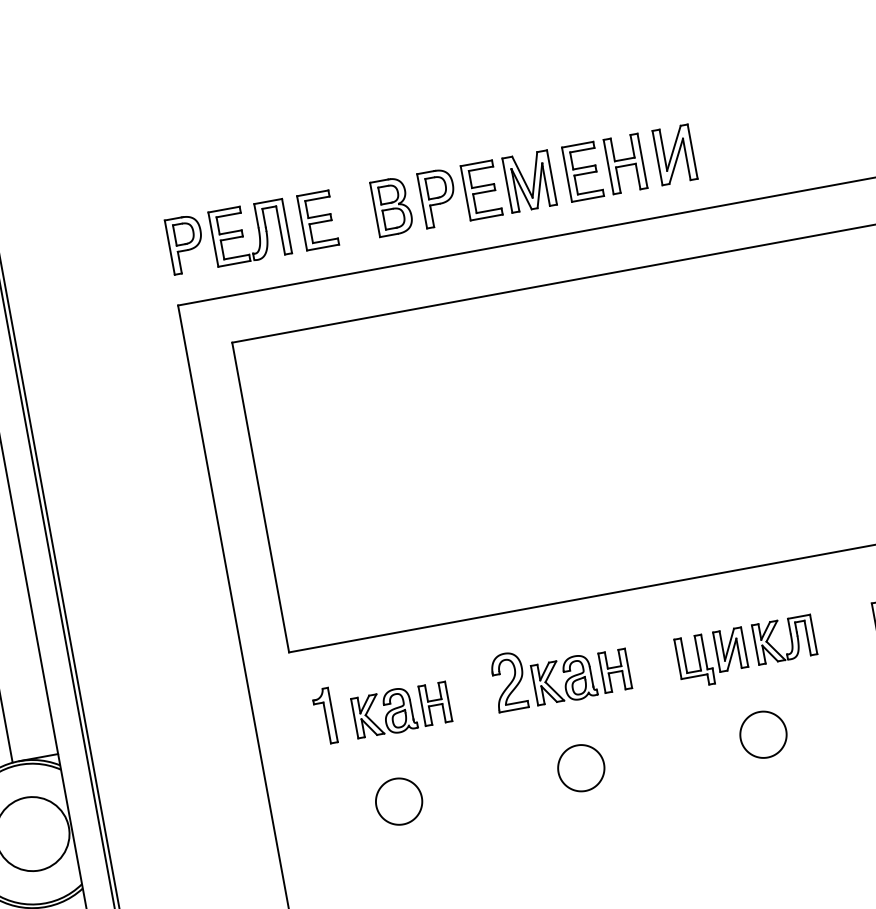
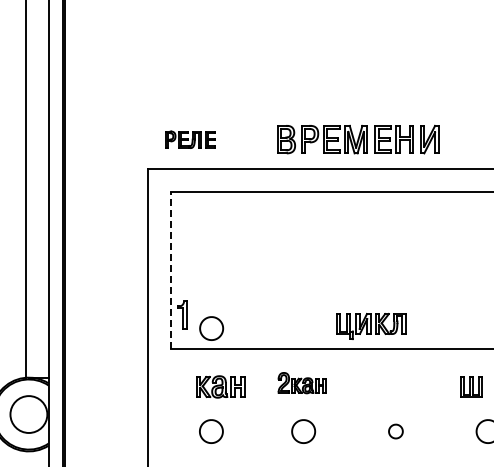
part: (534, 180) -> (358, 139), moved
part: (251, 232) -> (190, 139), size x0.6
line: (259, 496) -> (170, 269), solid -> dashed
part: (361, 597) -> (211, 328), added
part: (747, 651) -> (371, 326), moved
part: (559, 672) -> (301, 382), size x0.7
part: (324, 715) -> (182, 314), moved
part: (762, 734) -> (395, 431), size x0.6

